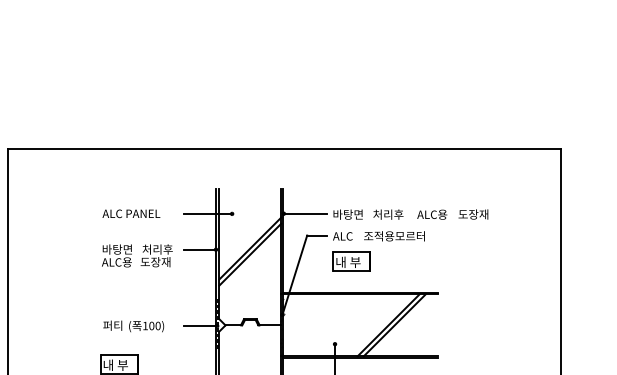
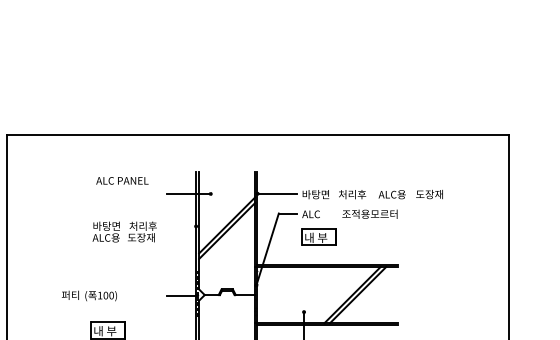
text: (131, 213) -> (122, 180), moved
text: (393, 235) -> (369, 213), moved
line: (199, 249) -> (181, 226), removed
text: (133, 325) -> (89, 295), moved

